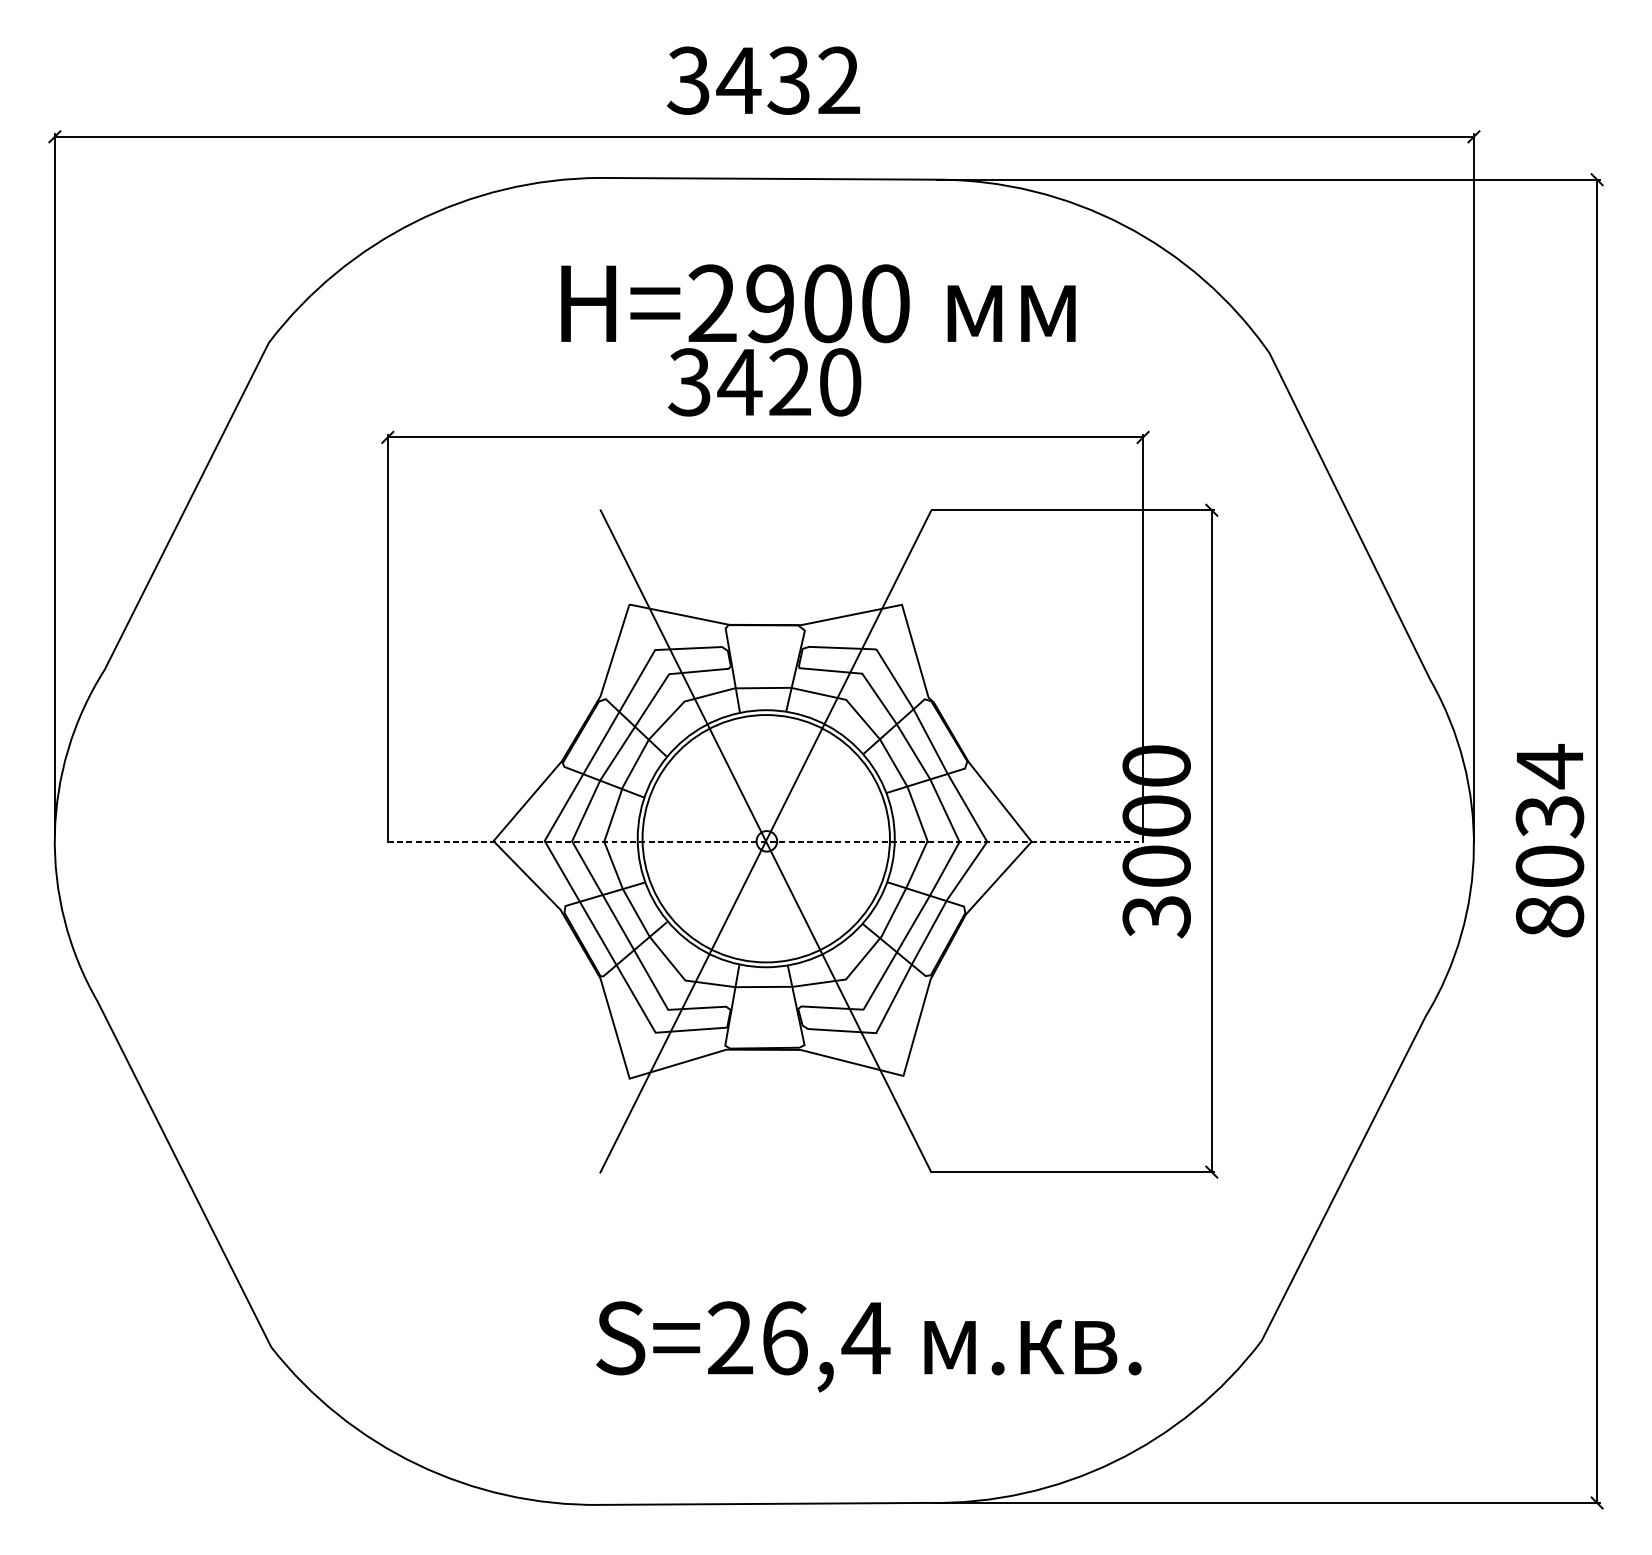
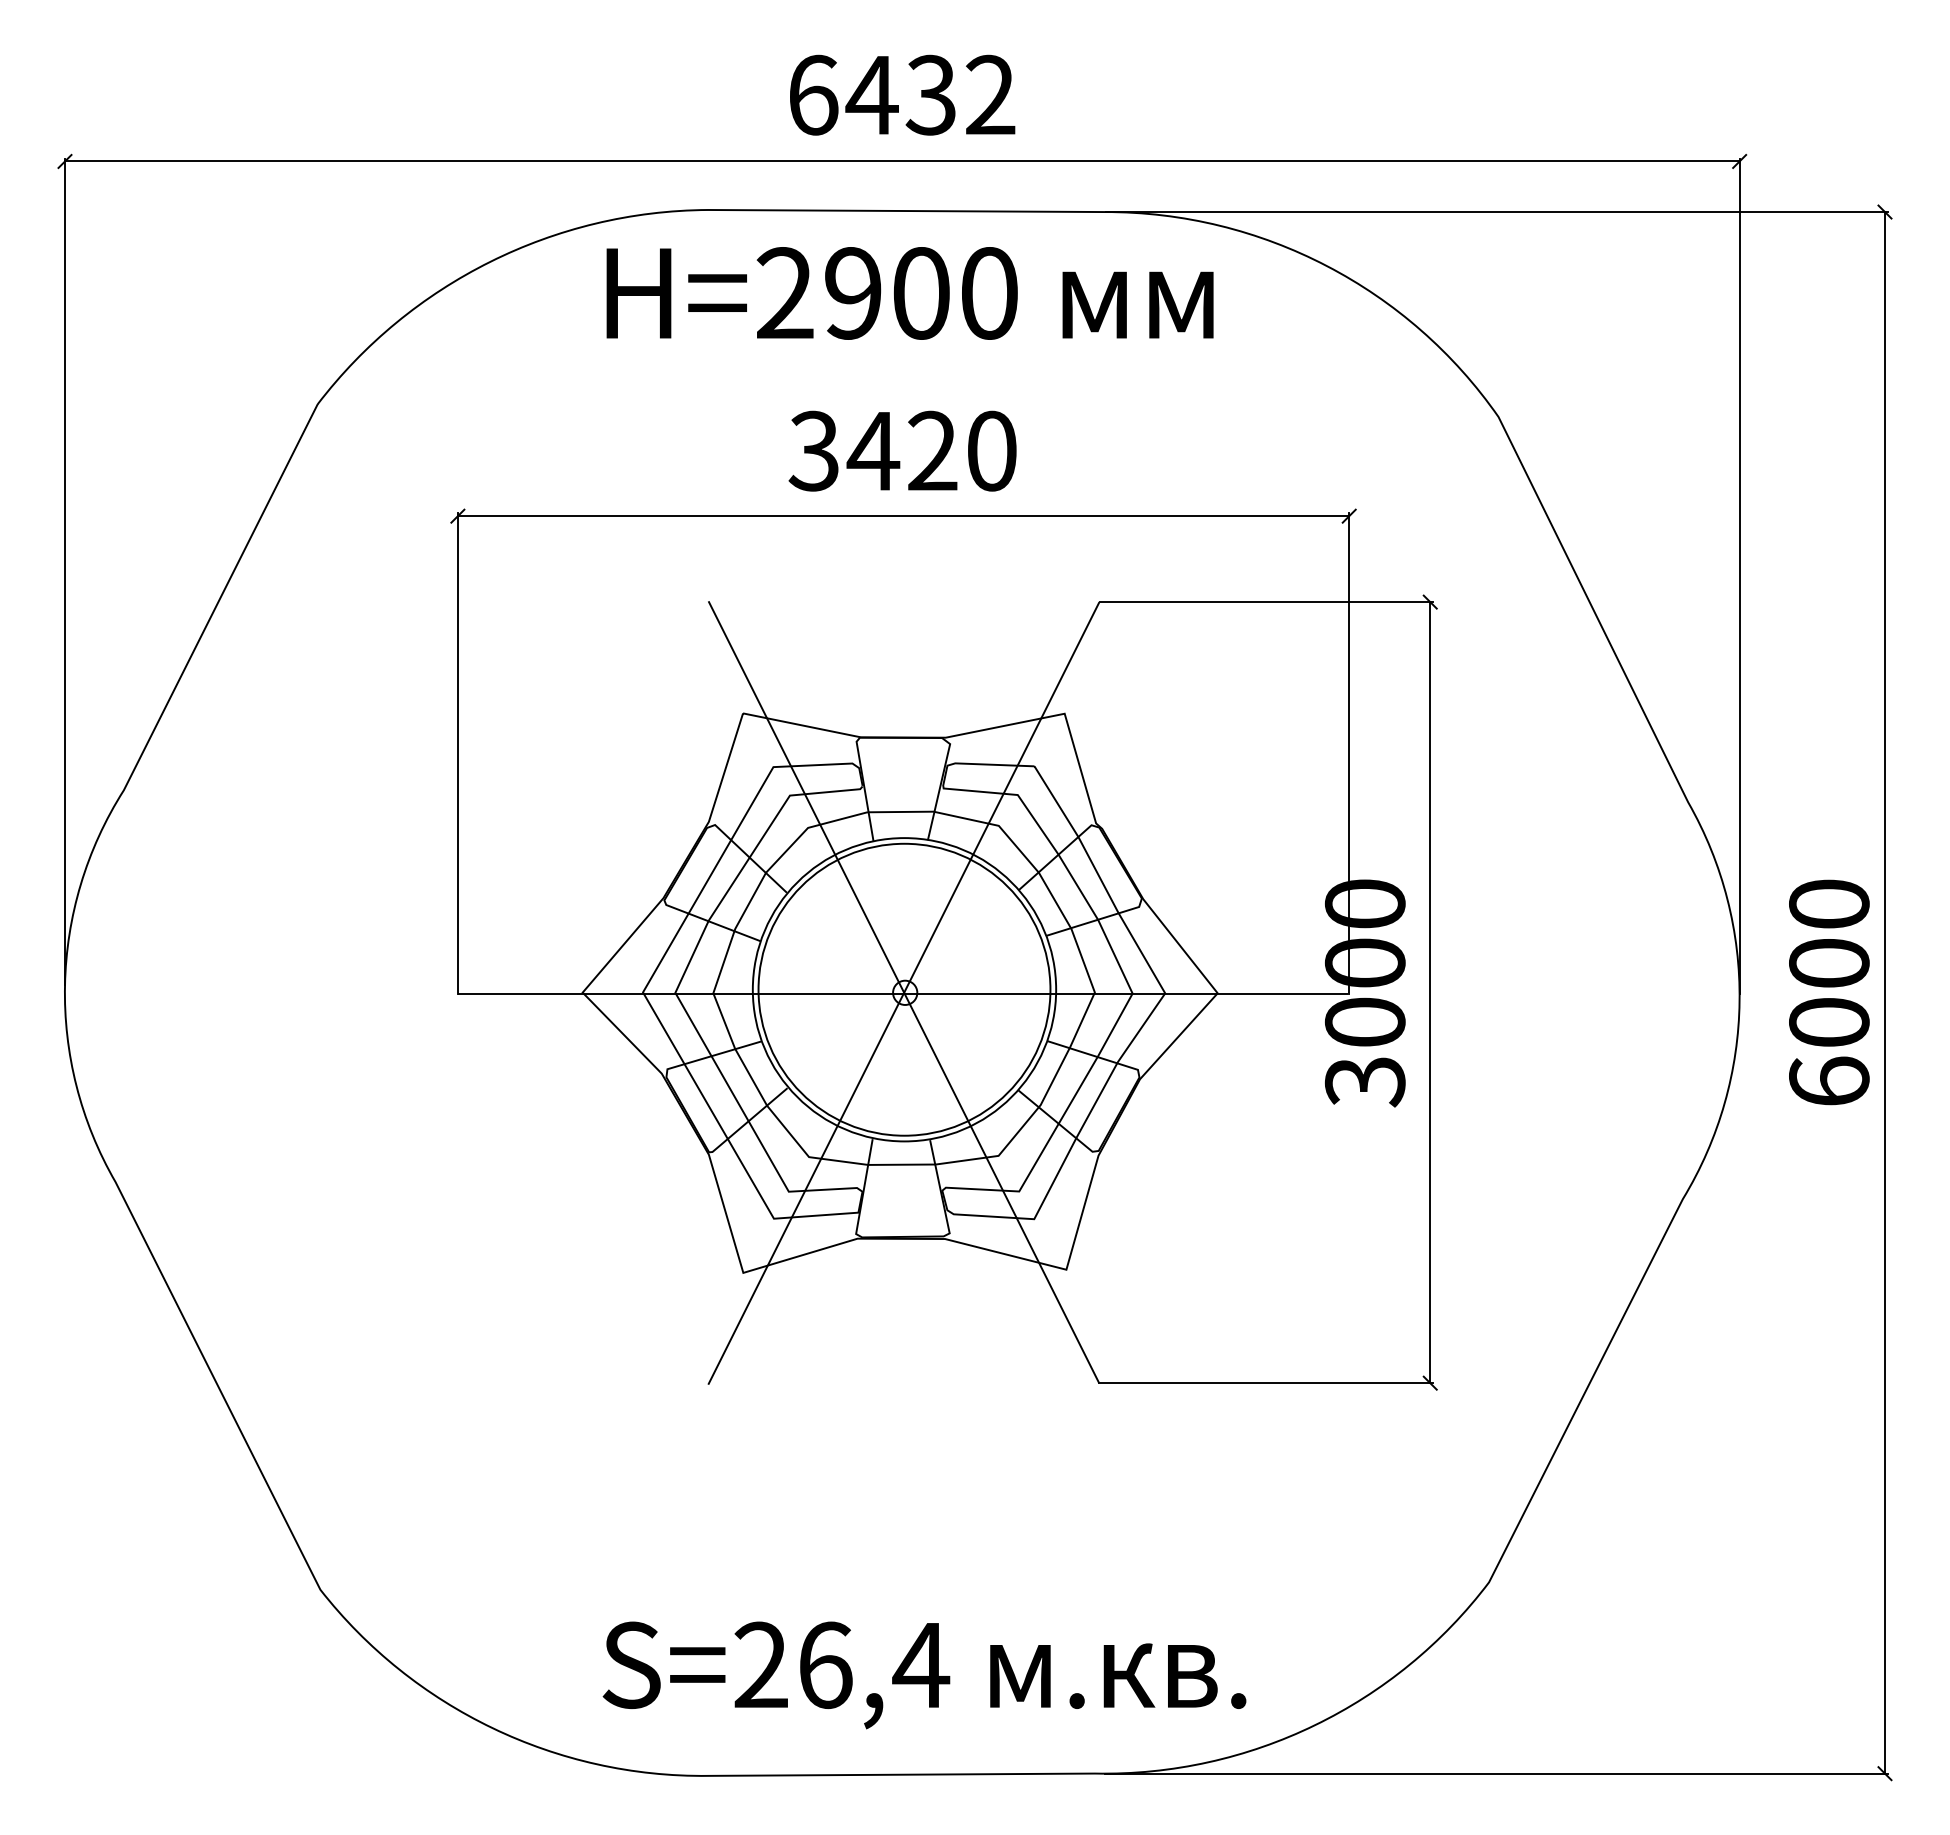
text: (688, 80) -> (812, 94), 3432 -> 6432
text: (817, 303) -> (909, 293), moved
text: (1550, 840) -> (1829, 991), 8034 -> 6000
line: (765, 842) -> (903, 994), dashed -> solid
text: (868, 1346) -> (924, 1675), moved

